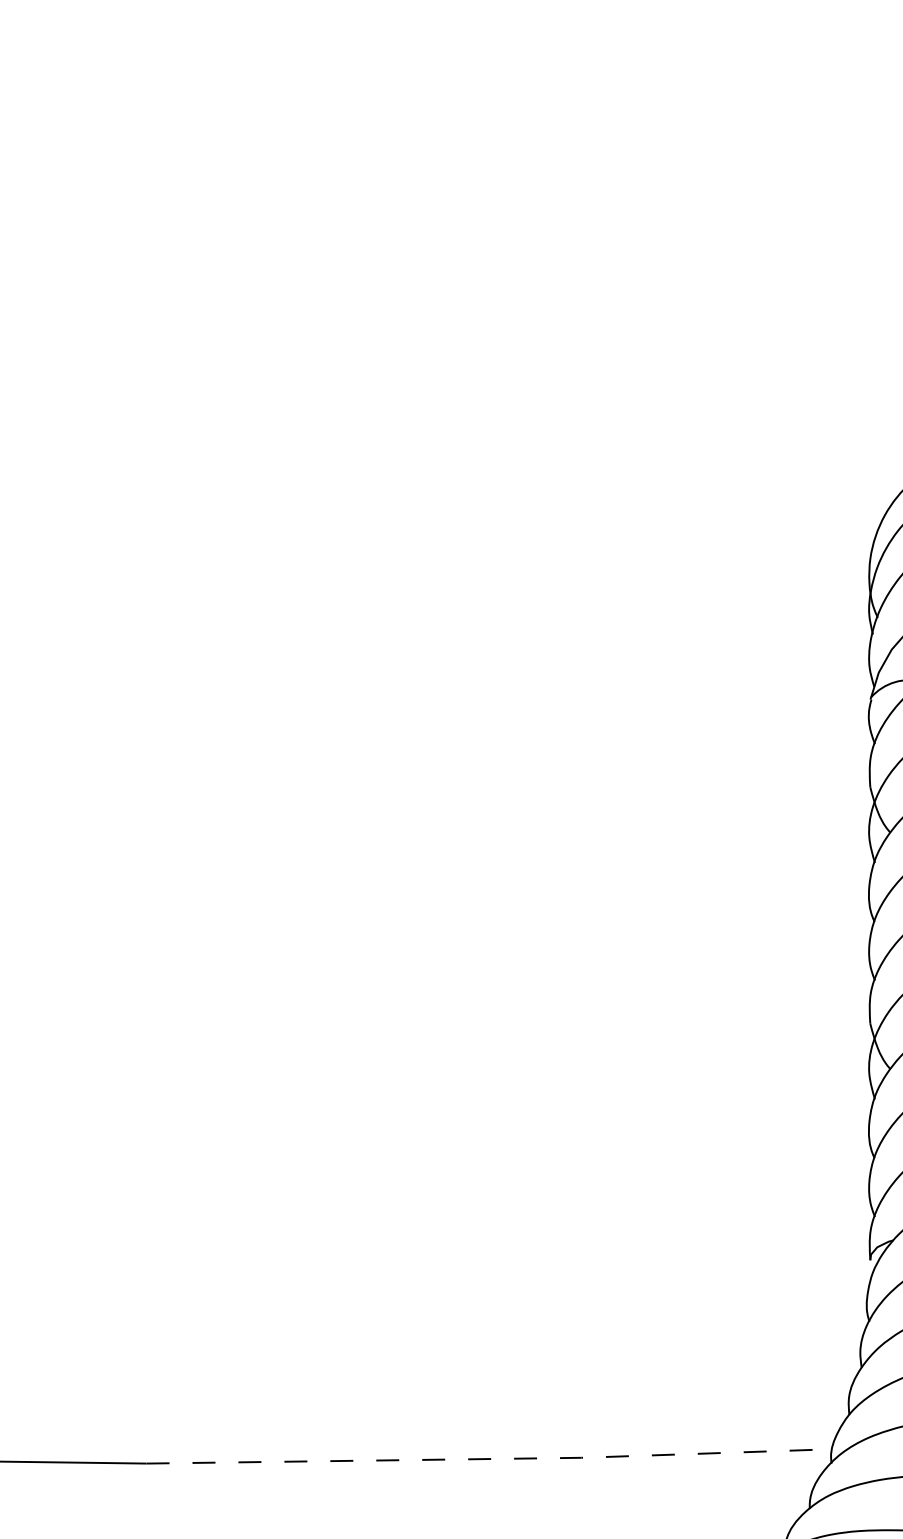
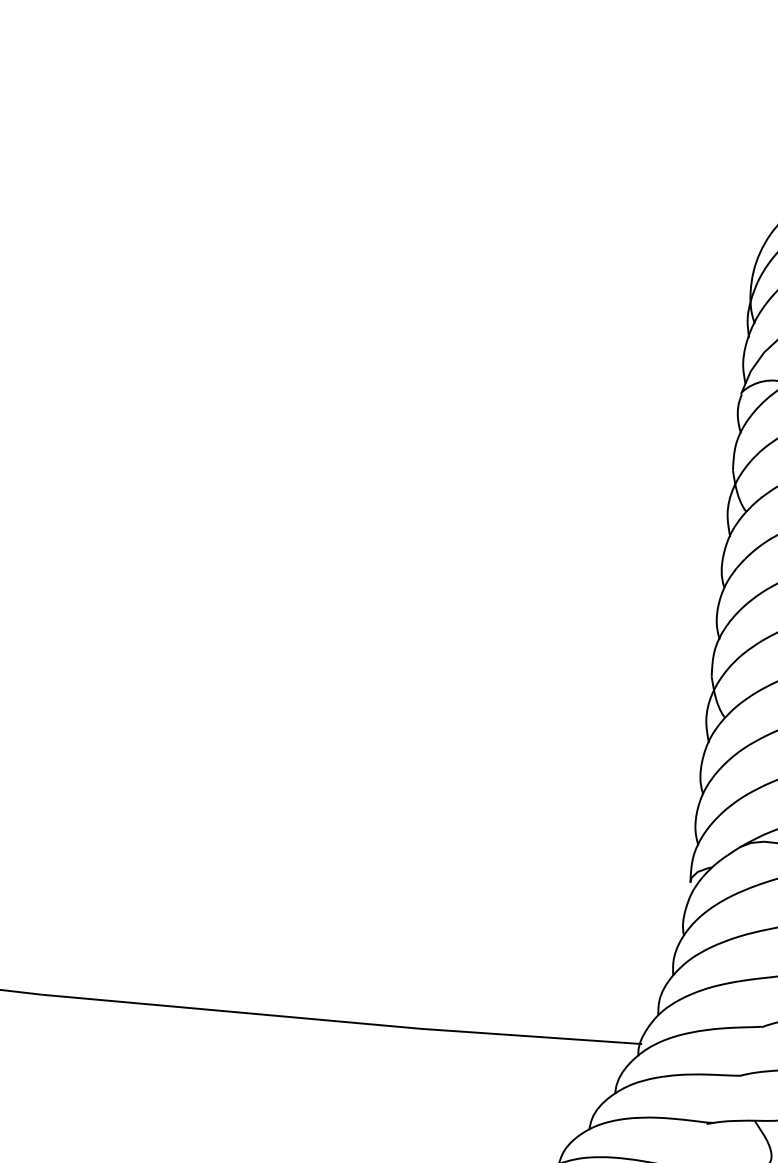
line: (491, 1459) -> (342, 1022), dashed -> solid

